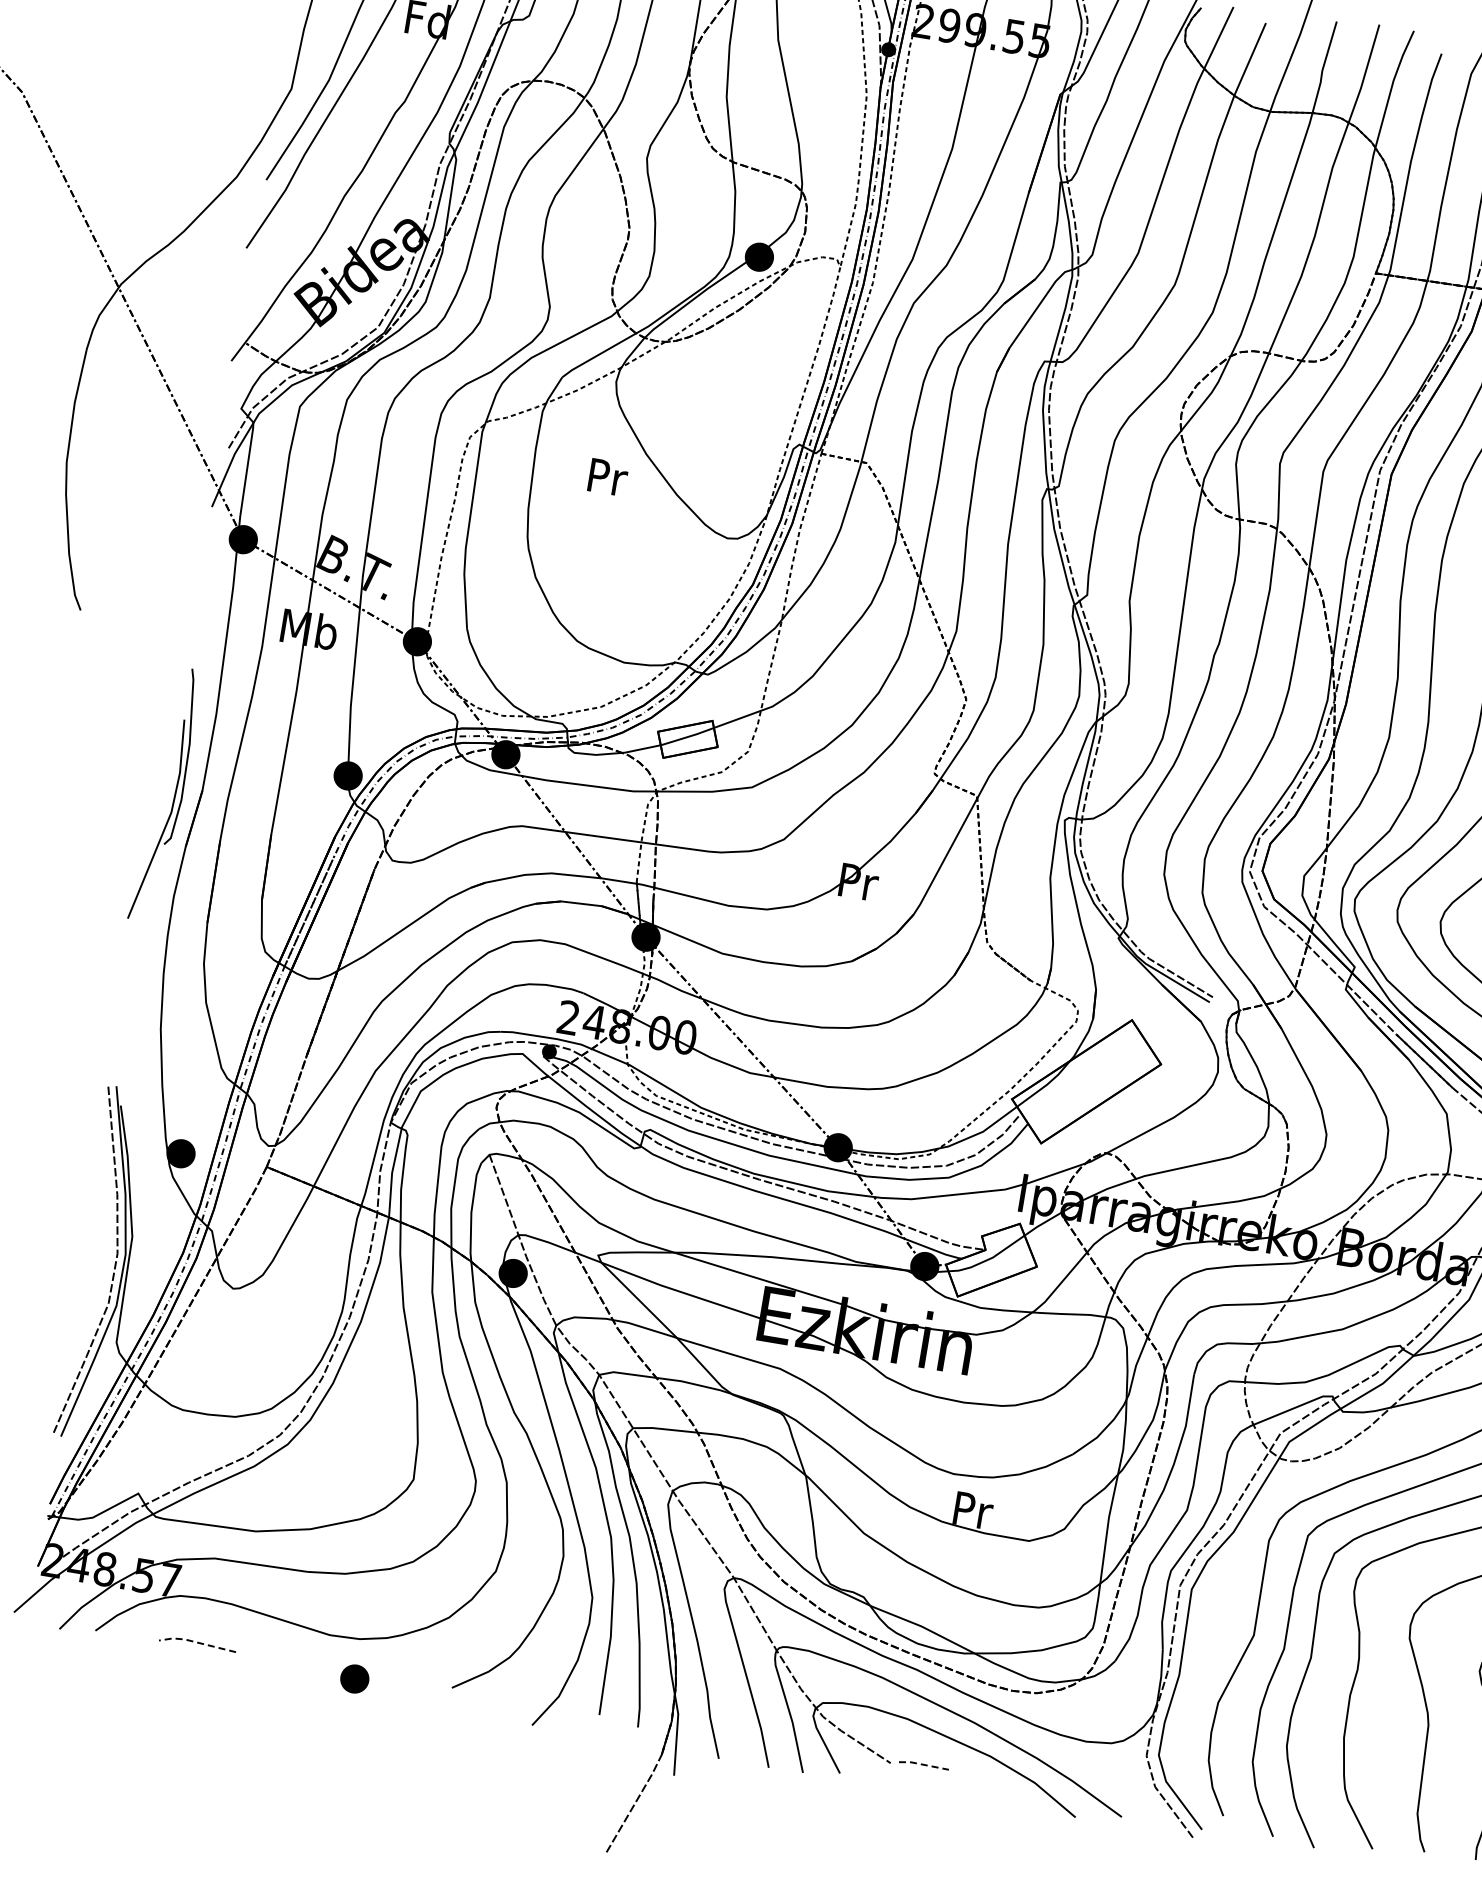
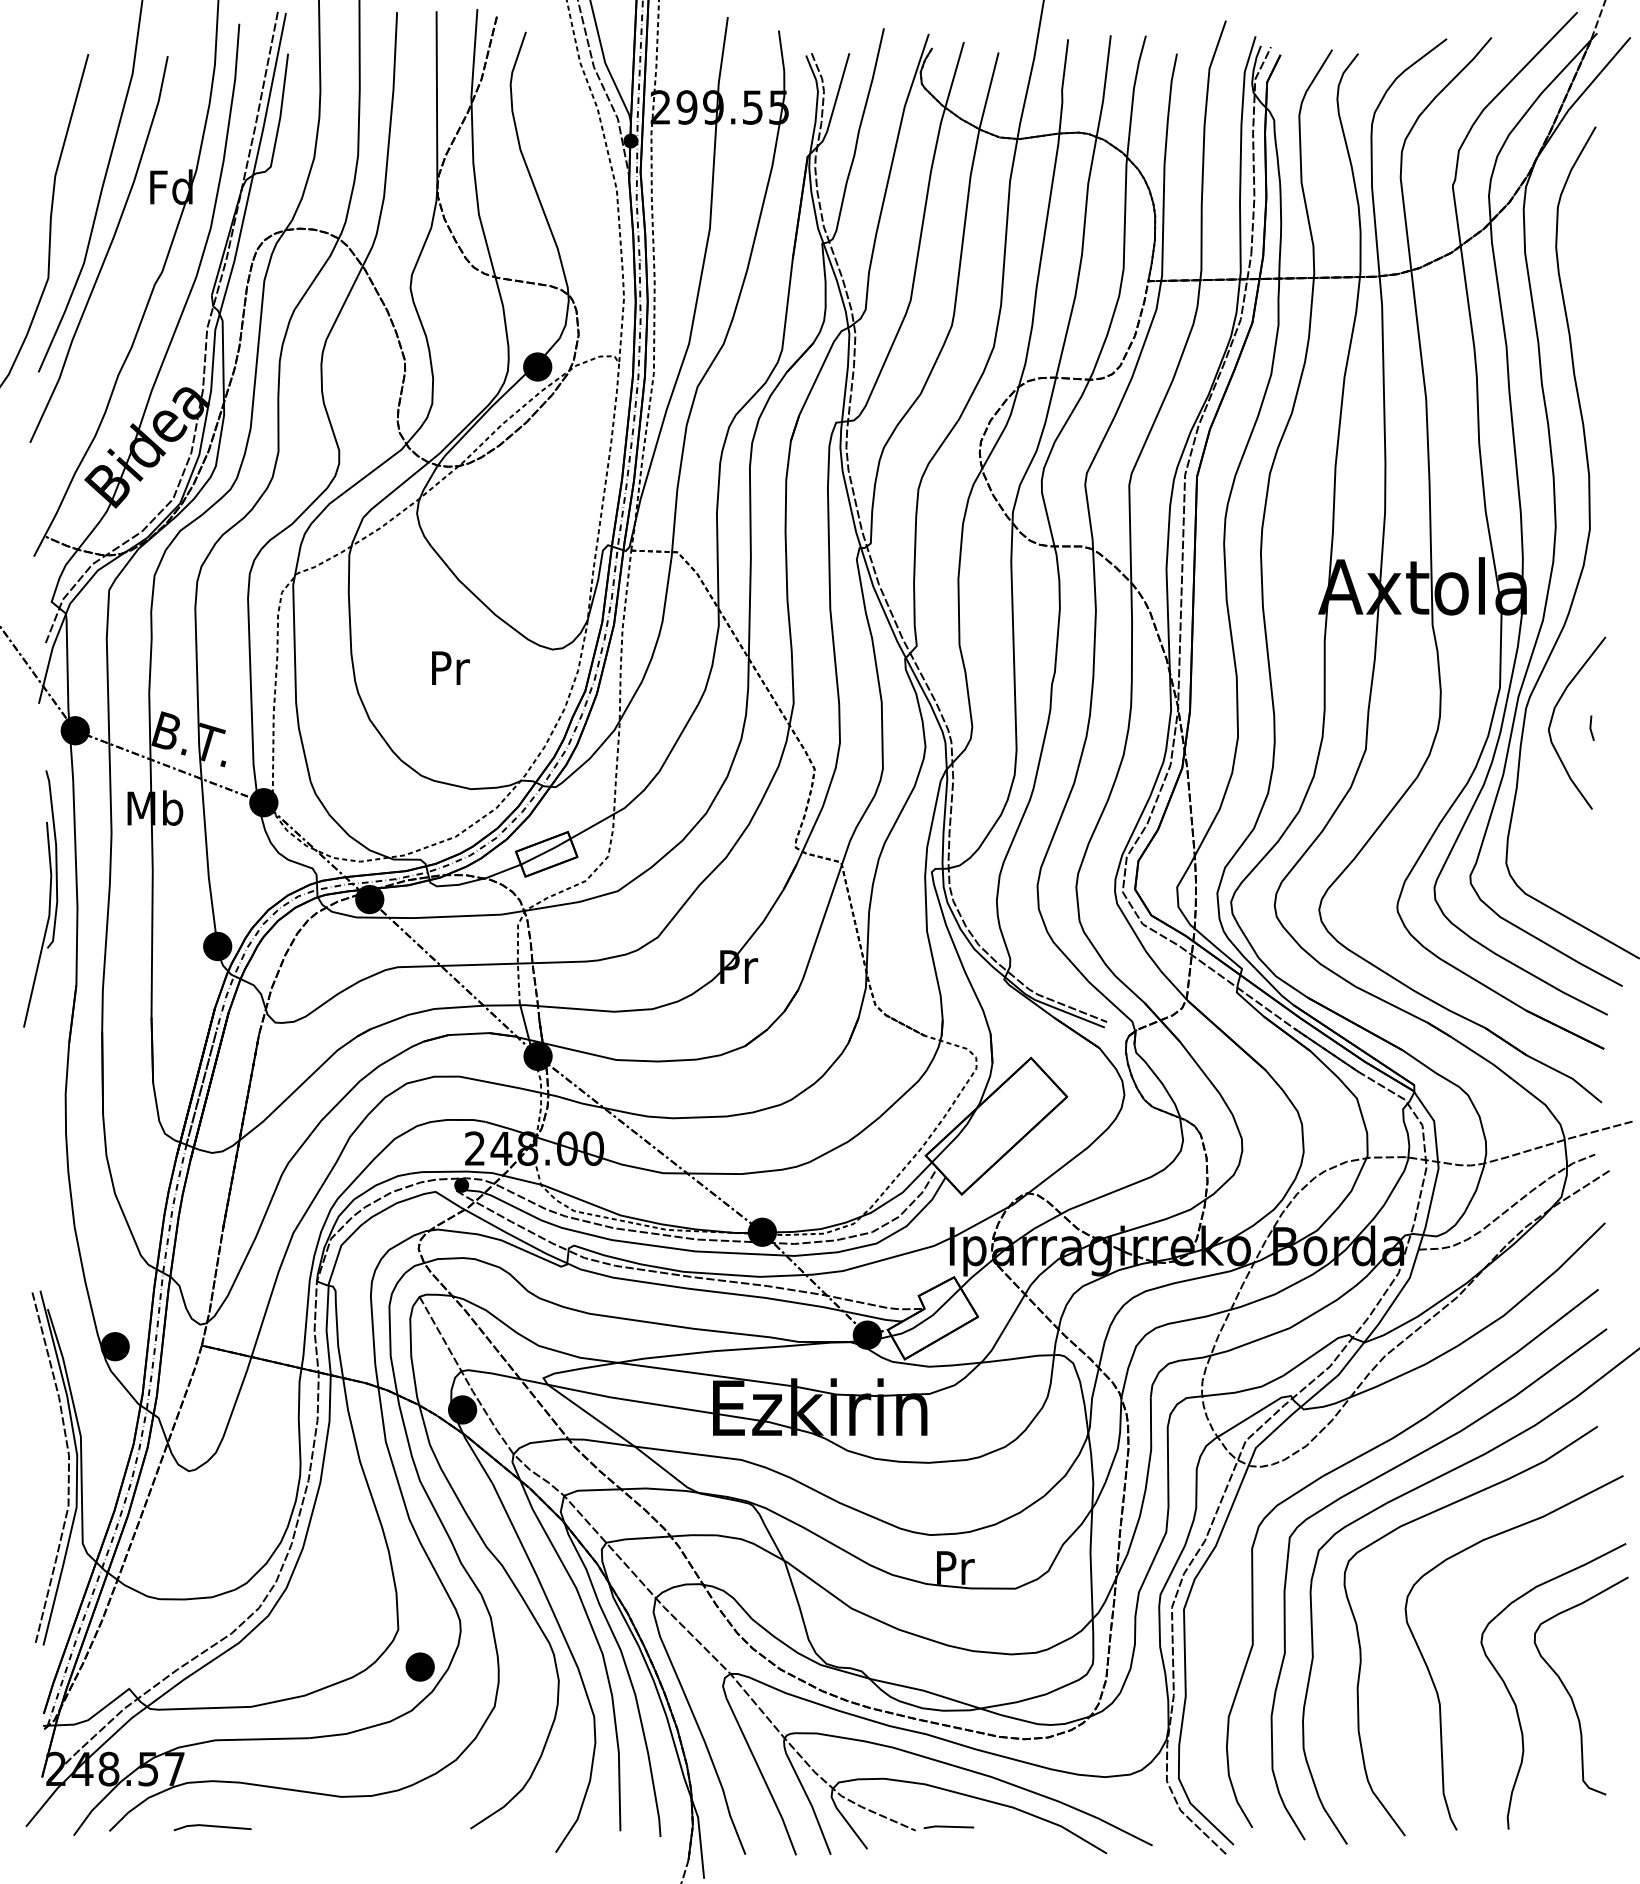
text: (607, 476) -> (450, 667), moved
part: (174, 795) -> (49, 898), moved
line: (196, 1641) -> (210, 1825), dashed -> solid
part: (354, 1678) -> (419, 1666), moved
line: (923, 1764) -> (948, 1826), dashed -> solid

